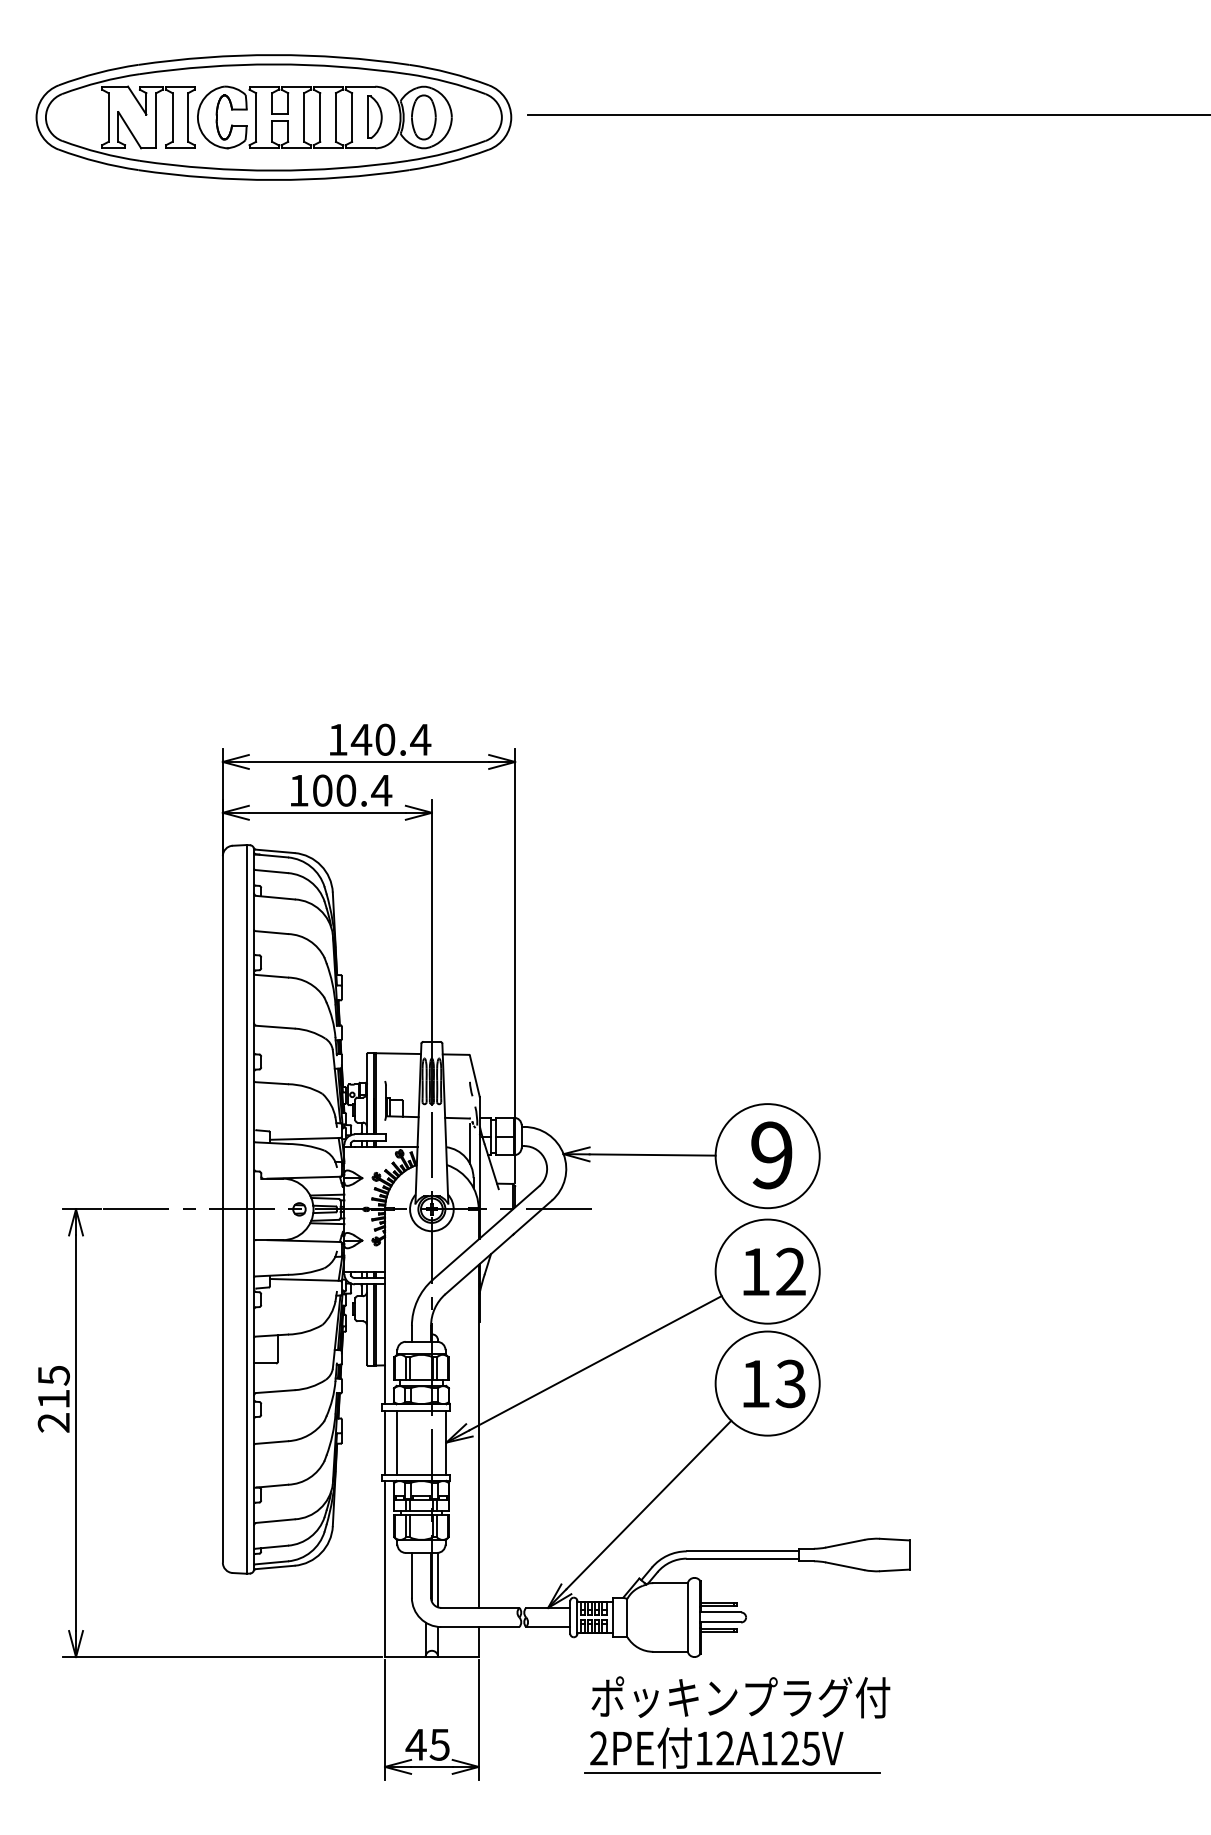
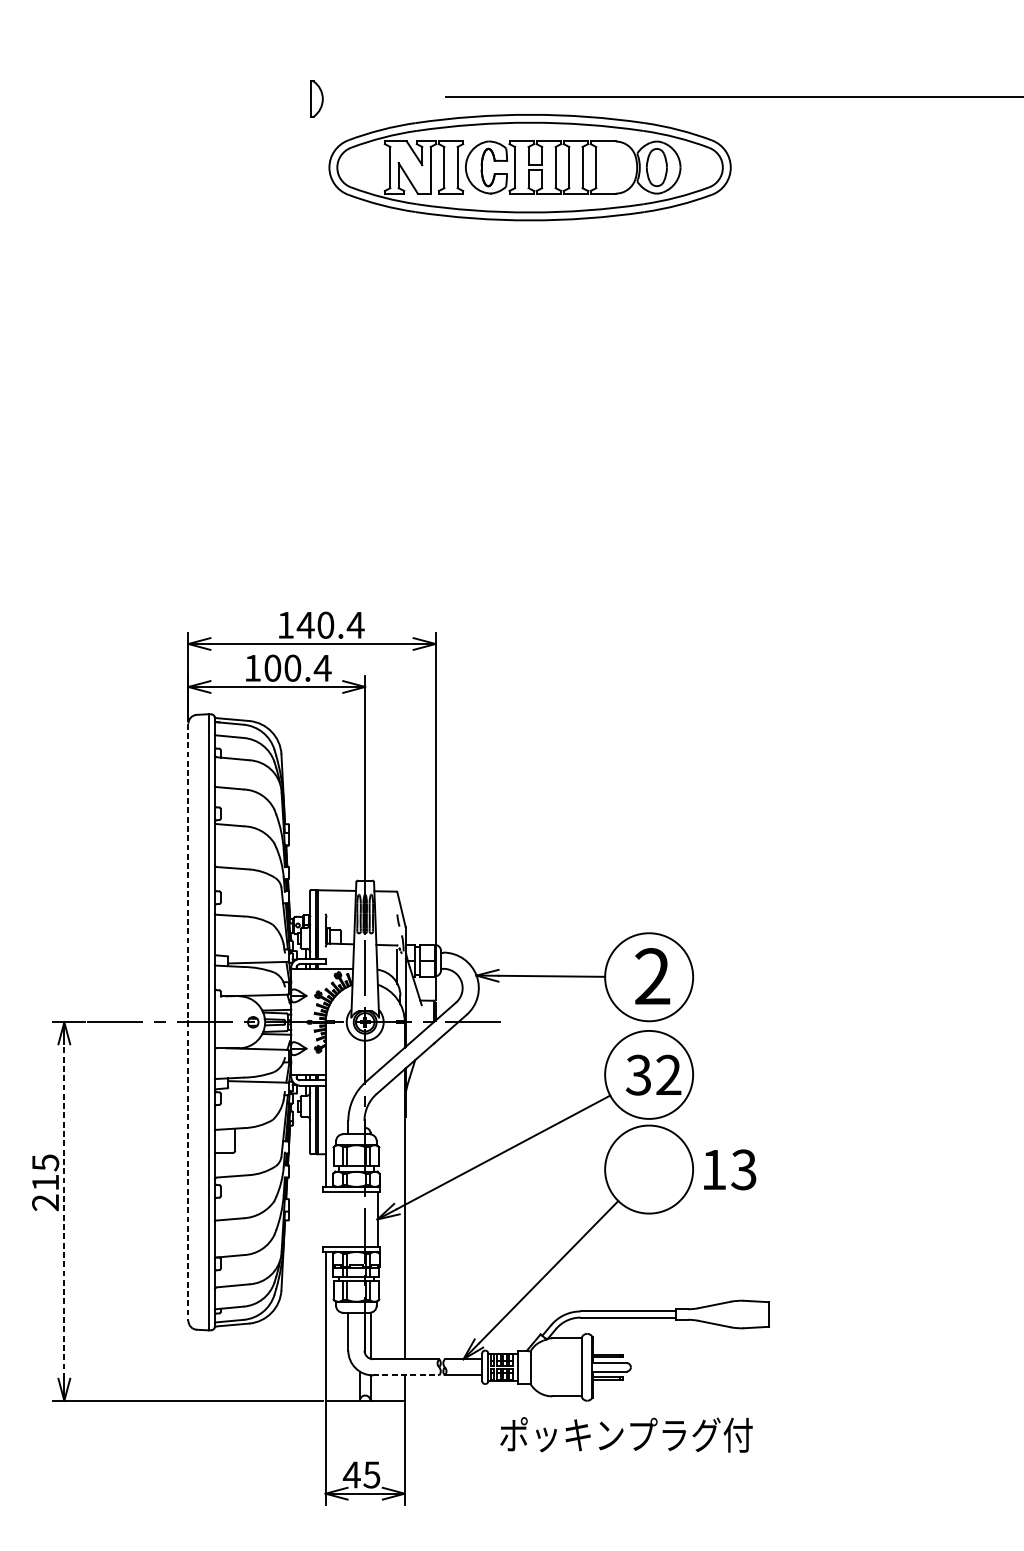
part: (273, 117) -> (529, 167), moved
text: (771, 1155) -> (652, 976), 9 -> 2
line: (222, 1209) -> (188, 1022), solid -> dashed
text: (754, 1271) -> (637, 1074), 12 -> 32
text: (774, 1383) -> (730, 1169), moved
line: (76, 1433) -> (64, 1211), solid -> dashed
line: (385, 1442) -> (325, 1219), removed
line: (396, 1442) -> (335, 1219), removed
line: (480, 1627) -> (406, 1375), solid -> dashed
part: (732, 1750) -> (619, 1479), removed

